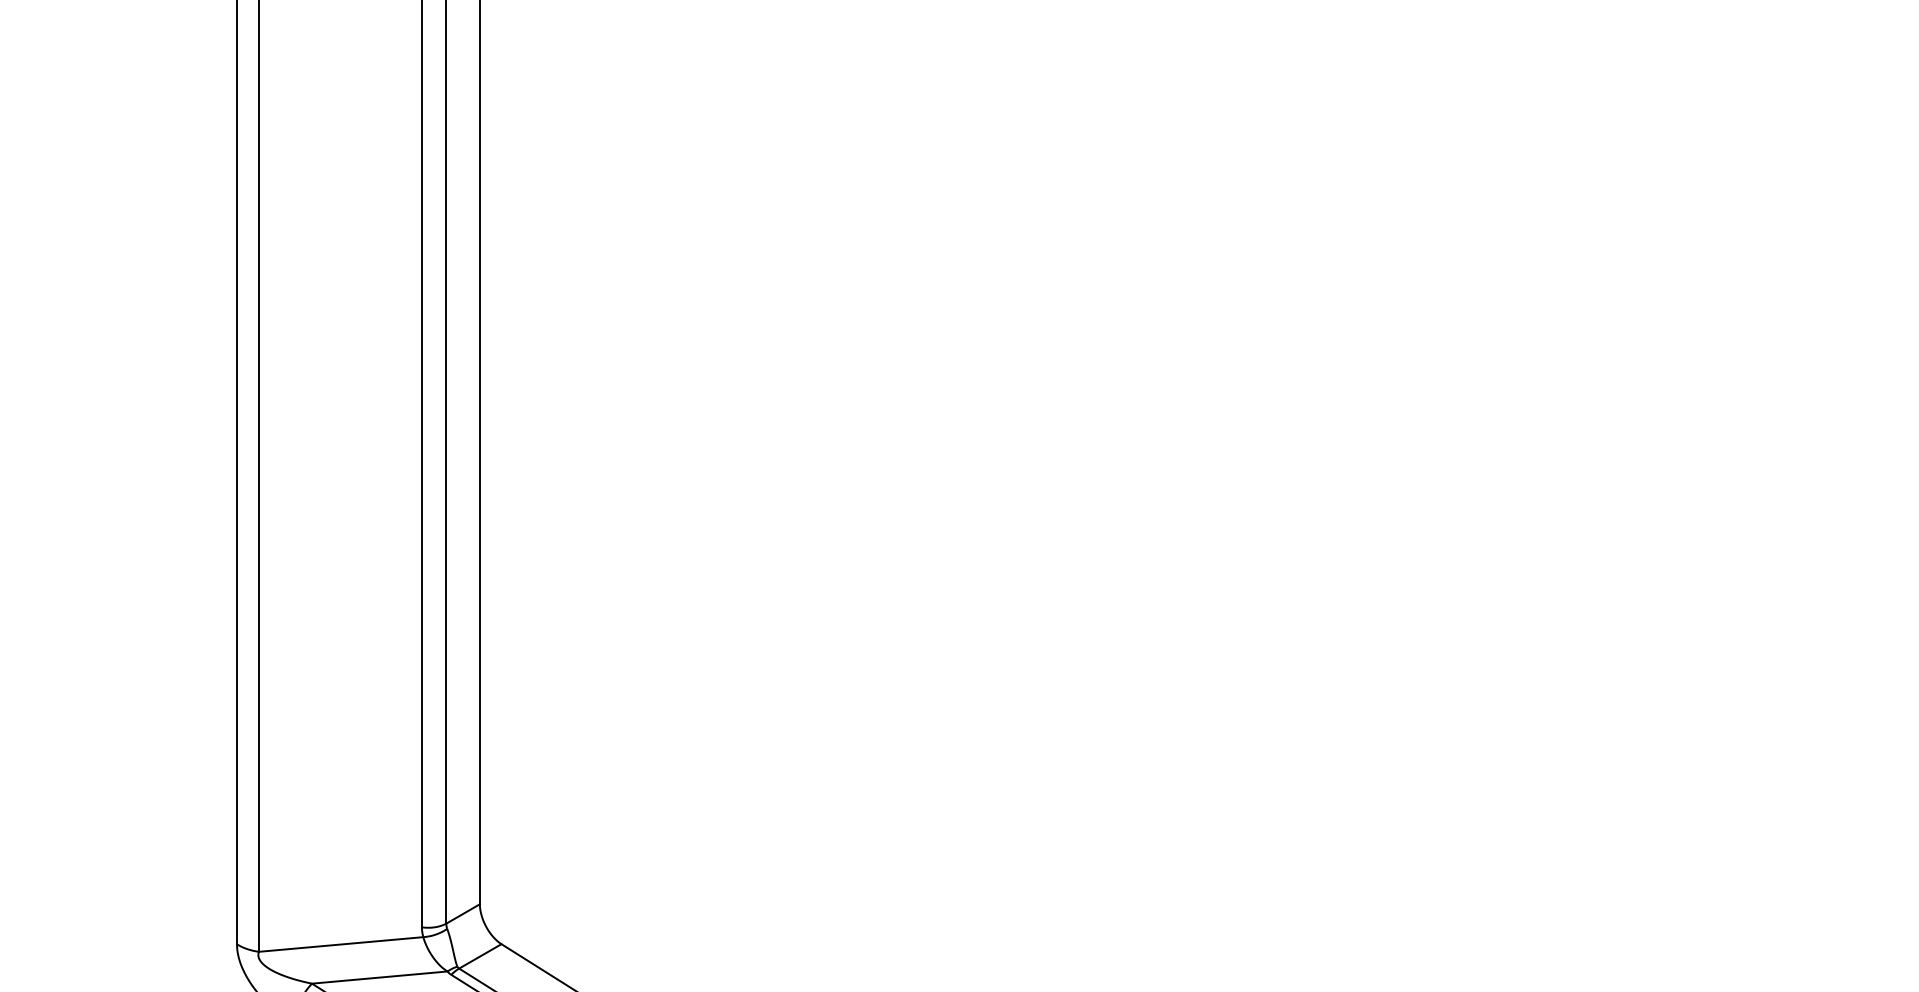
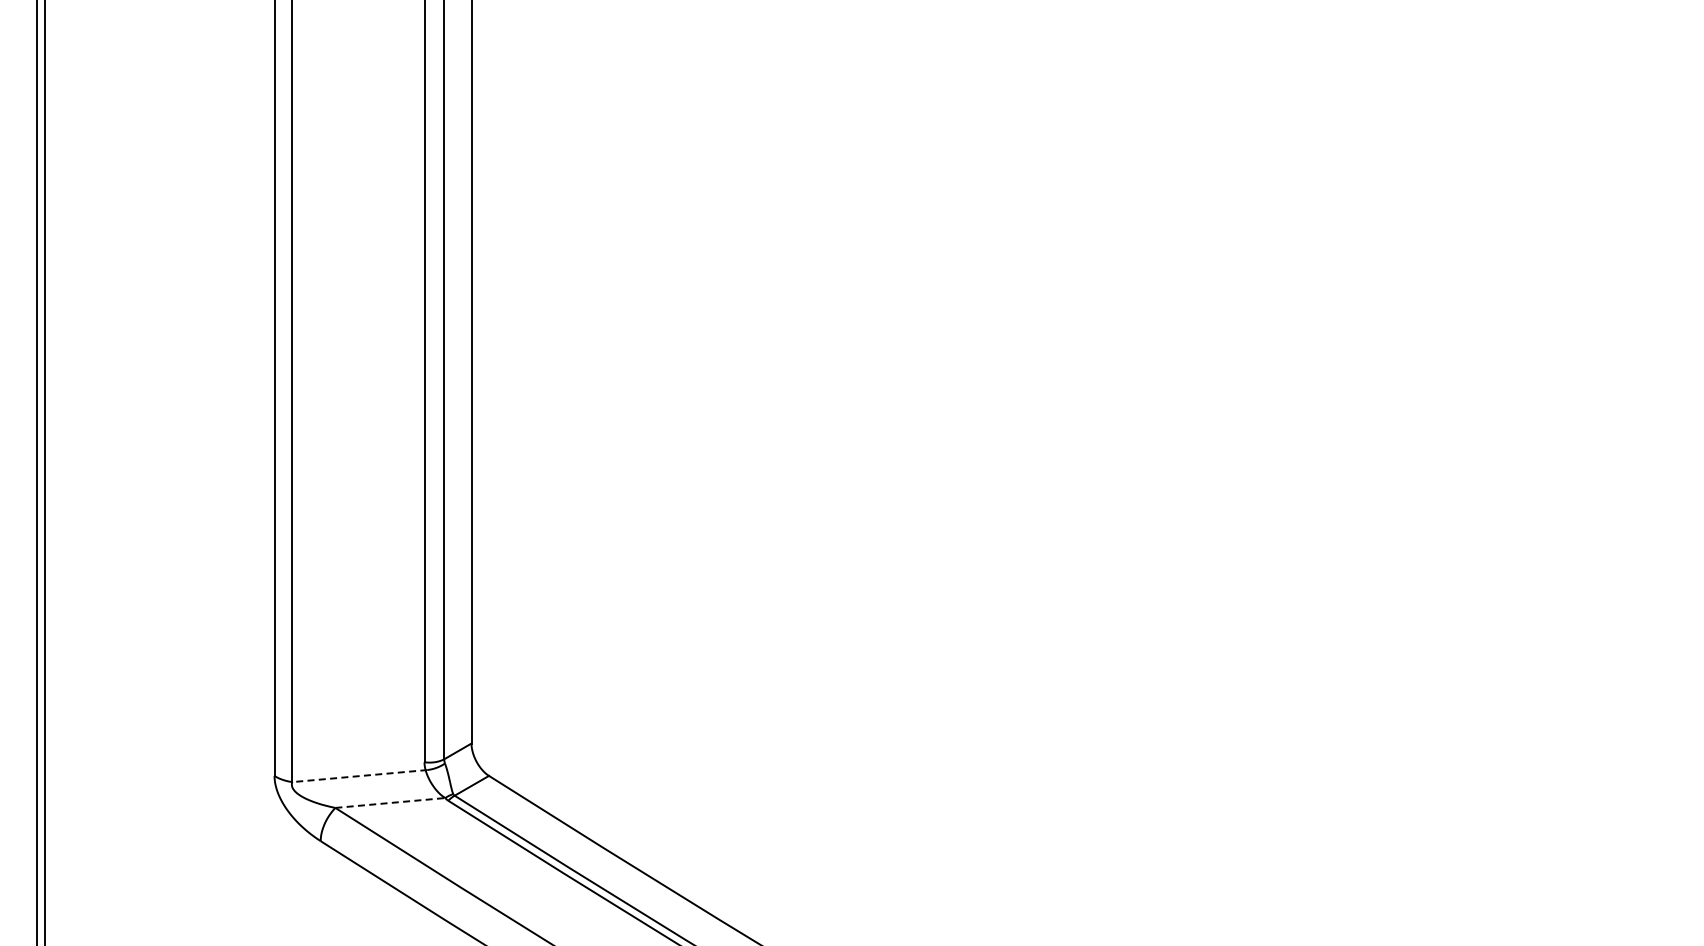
line: (341, 944) -> (359, 776), solid -> dashed
line: (379, 976) -> (390, 802), solid -> dashed

